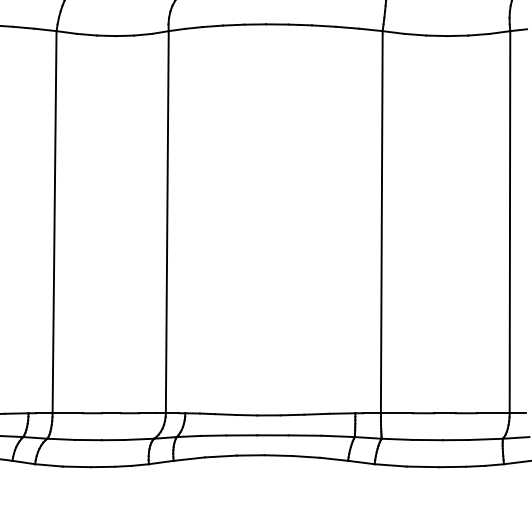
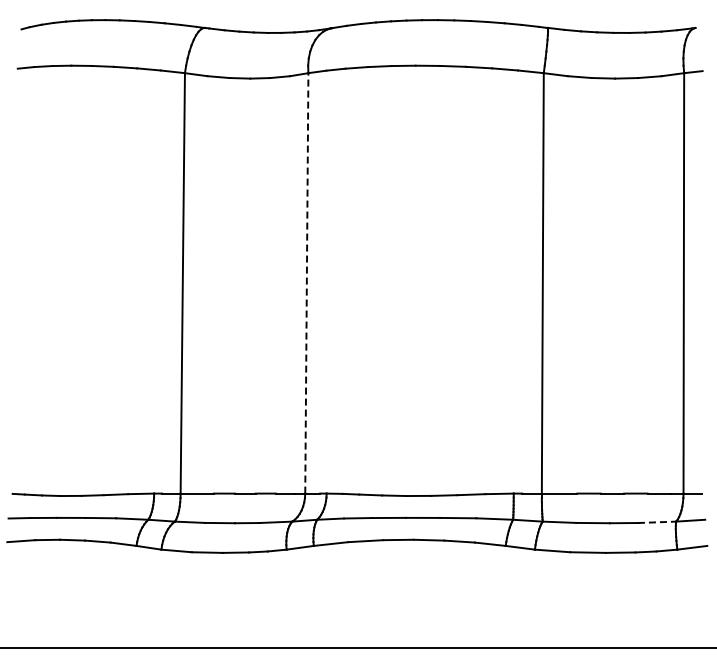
line: (167, 221) -> (306, 282), solid -> dashed
line: (486, 439) -> (657, 522), solid -> dashed

